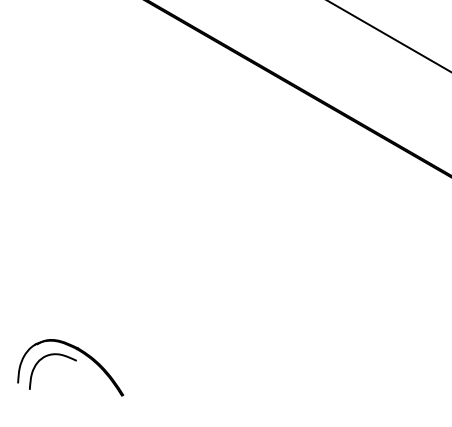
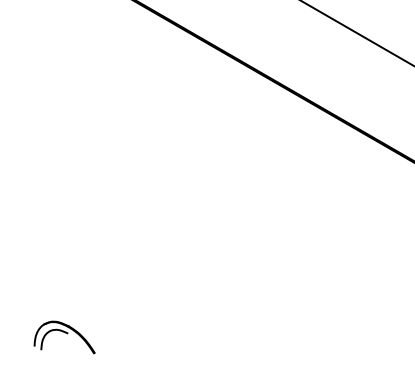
part: (70, 367) -> (64, 337), size x0.62

